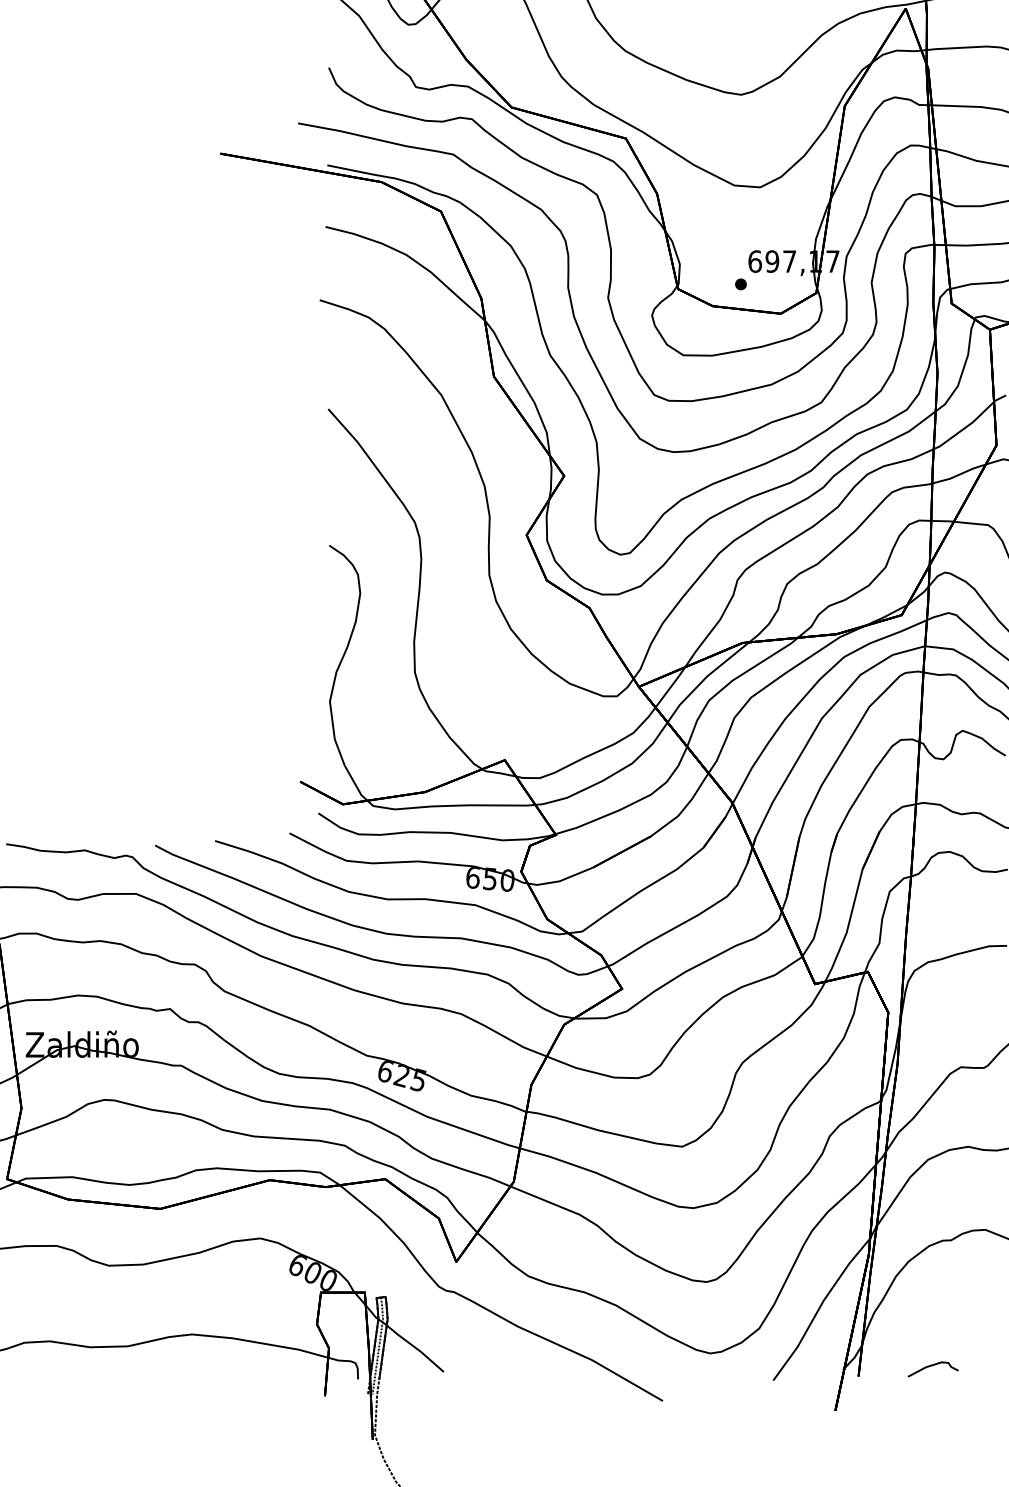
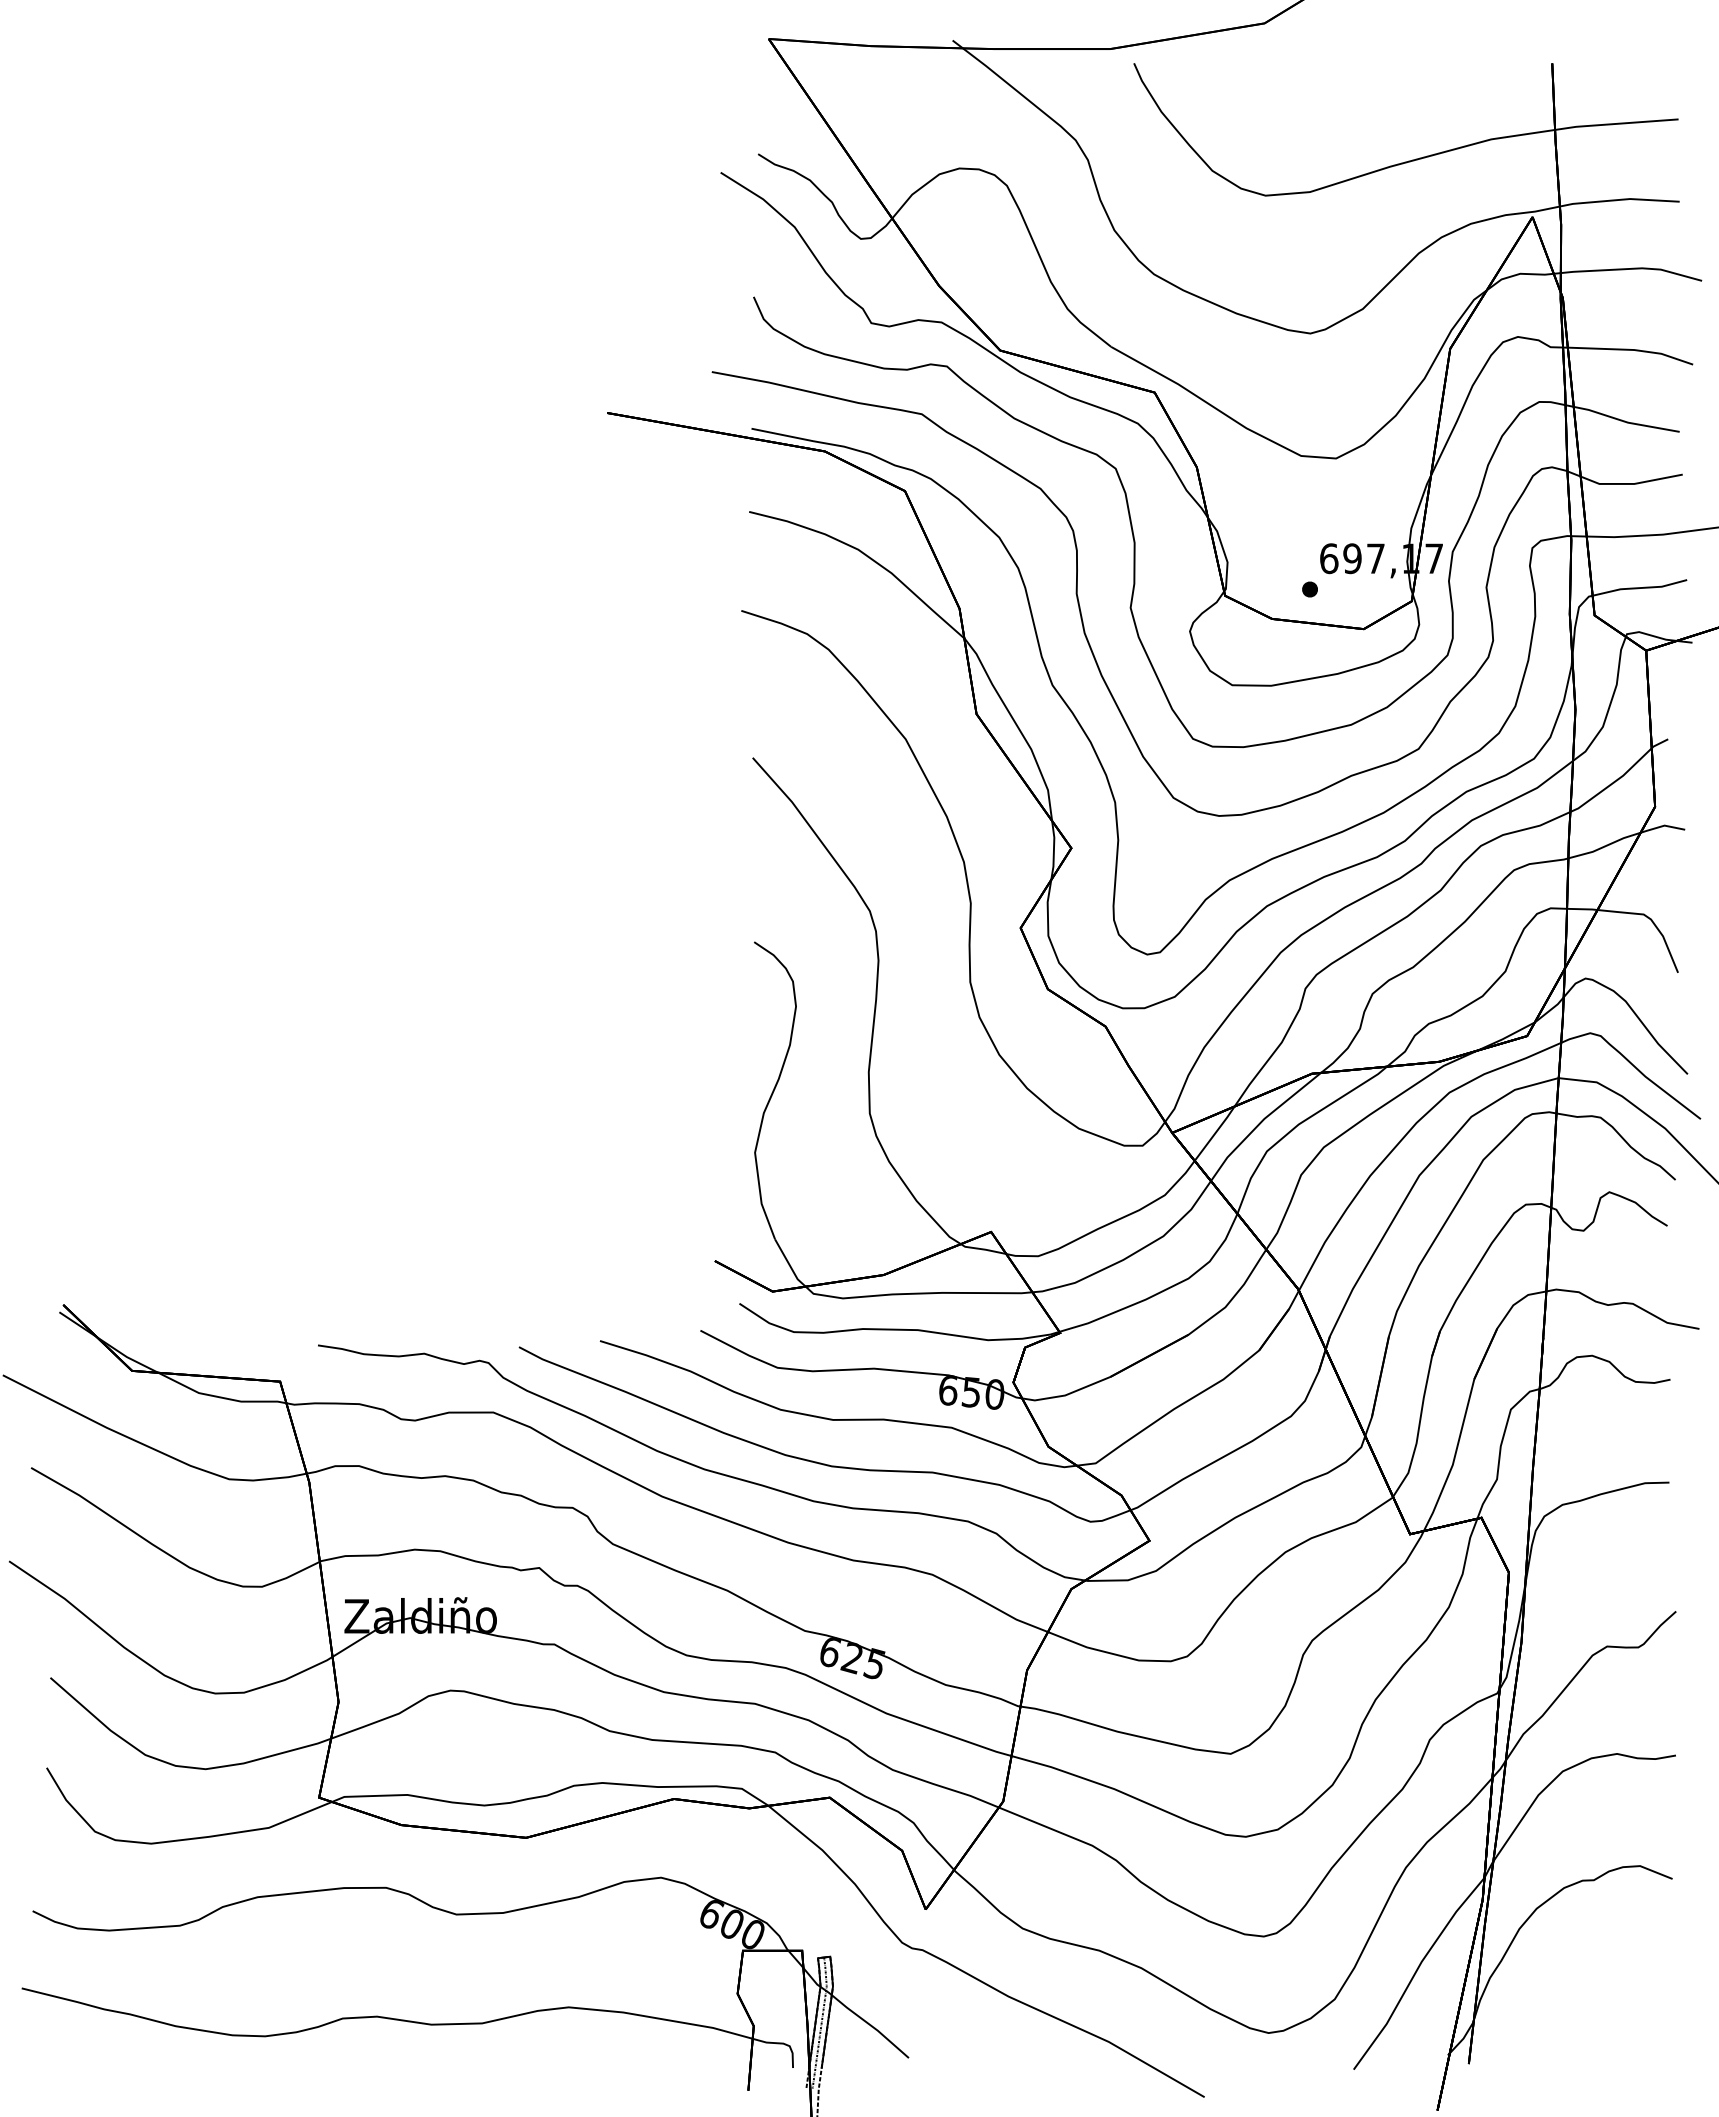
curve: (931, 1366) -> (1567, 2050), removed

